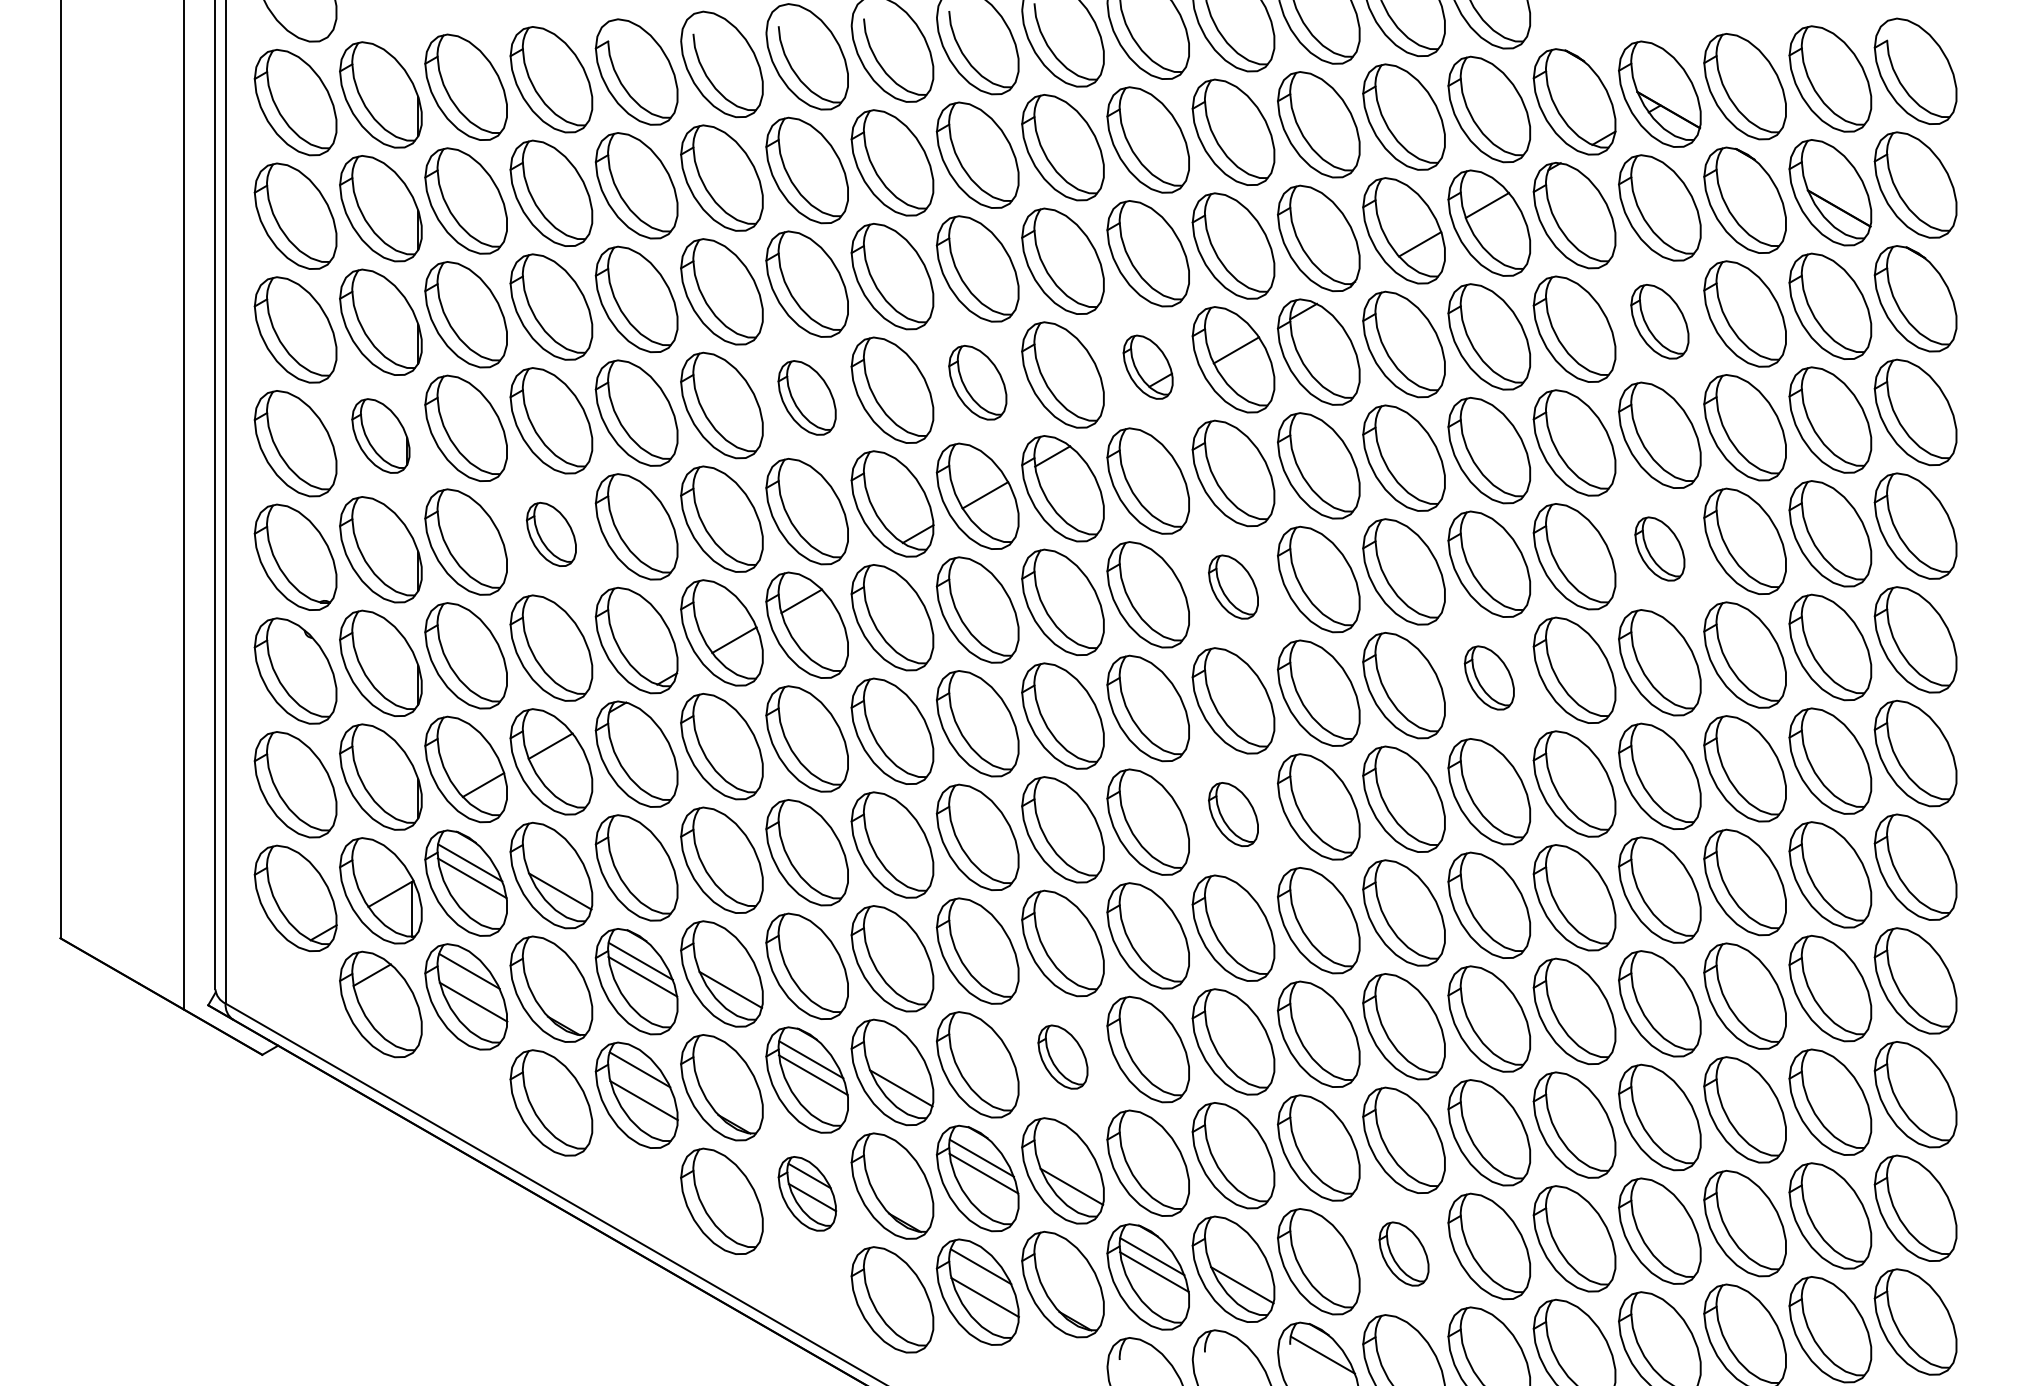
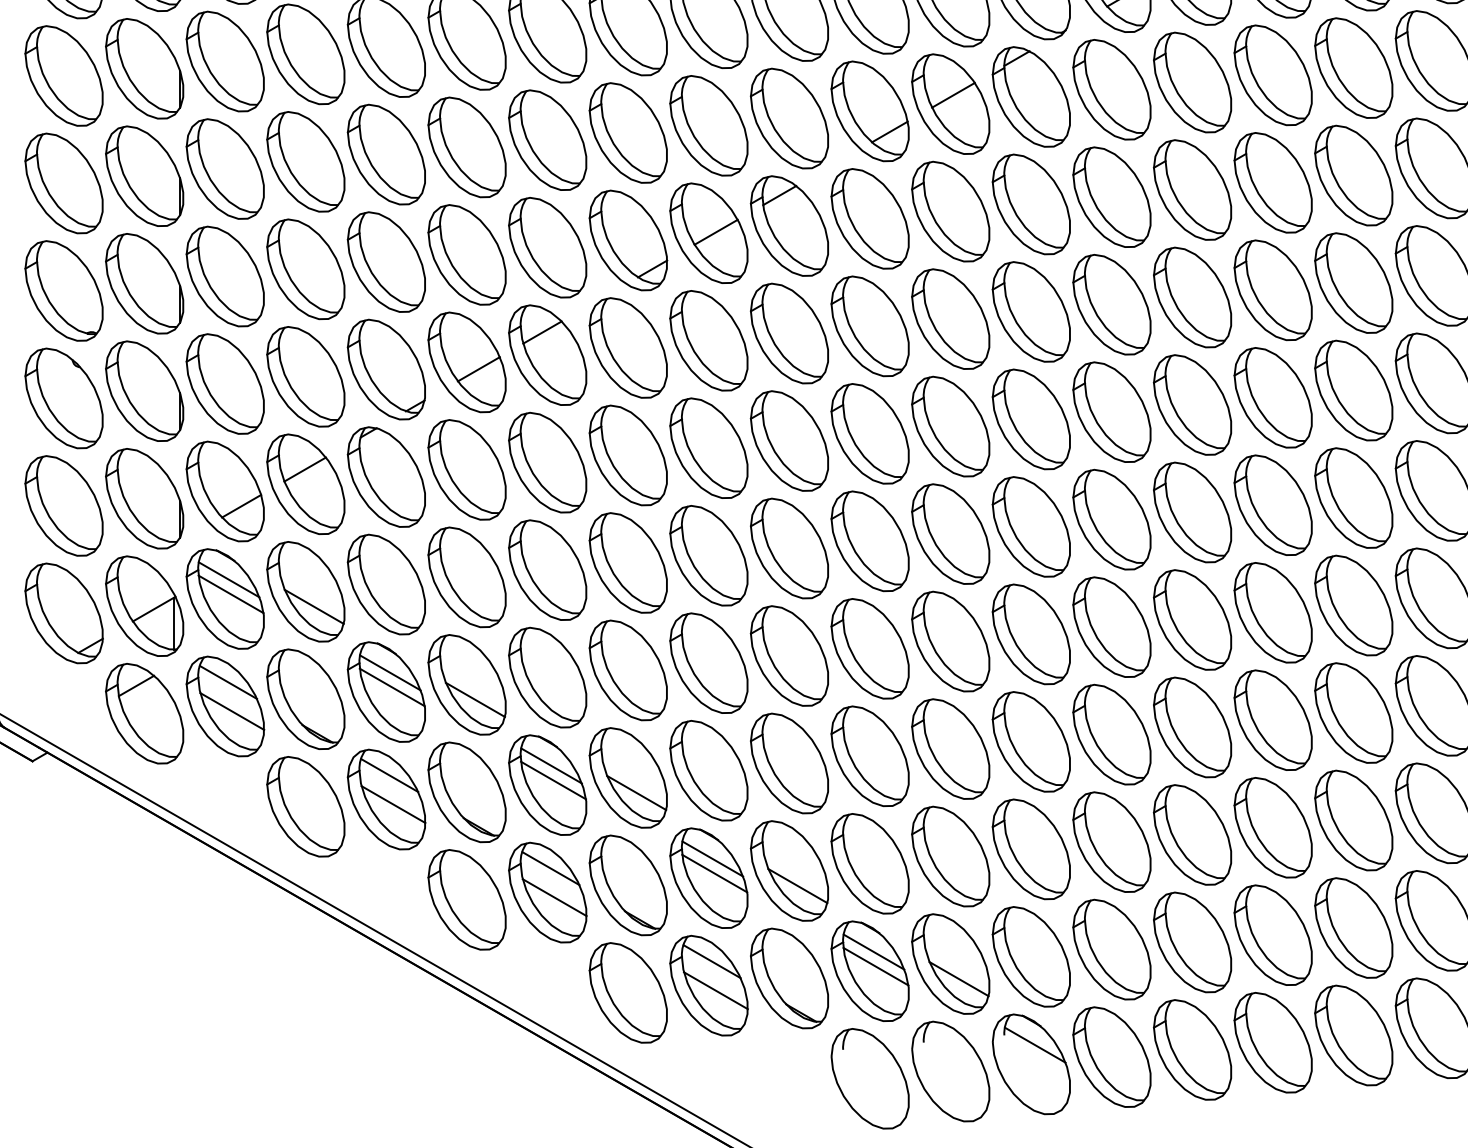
part: (1659, 321) -> (1353, 67), size x1.43
part: (1147, 366) -> (869, 110), size x1.67
part: (977, 382) -> (708, 125), size x1.43
part: (806, 397) -> (547, 139), size x1.43
part: (380, 435) -> (144, 175), size x1.43
part: (551, 534) -> (305, 269), size x1.67
part: (1659, 548) -> (1353, 282), size x1.67
part: (1233, 586) -> (950, 318), size x1.67
part: (1489, 677) -> (1192, 404), size x1.67
part: (1233, 814) -> (950, 534), size x1.67
part: (1062, 1056) -> (789, 762), size x1.67
part: (807, 1193) -> (547, 892), size x1.43
part: (1403, 1253) -> (1111, 949), size x1.67

